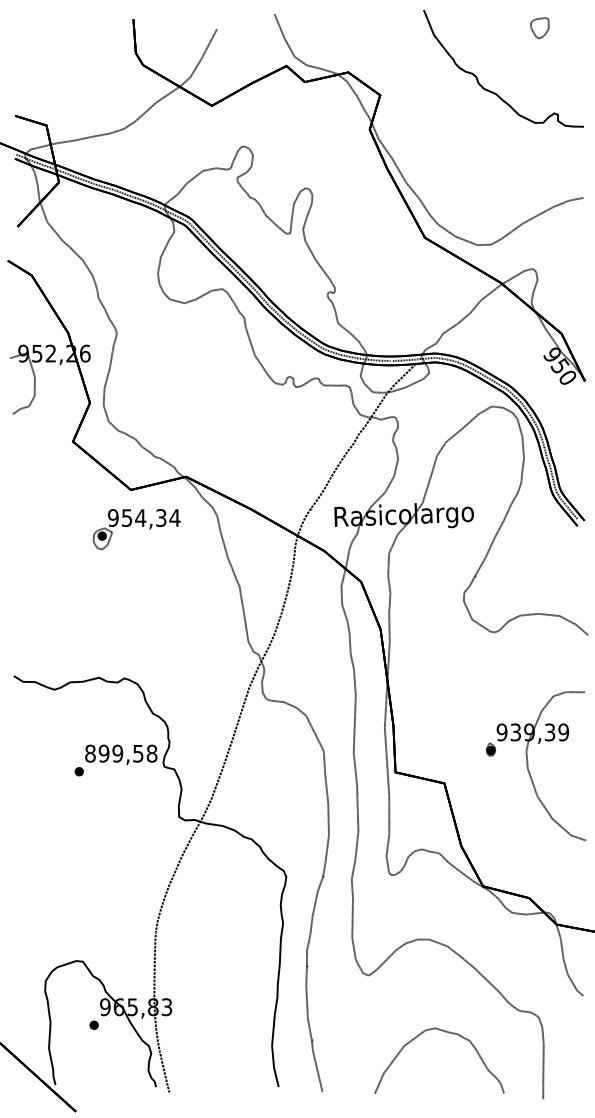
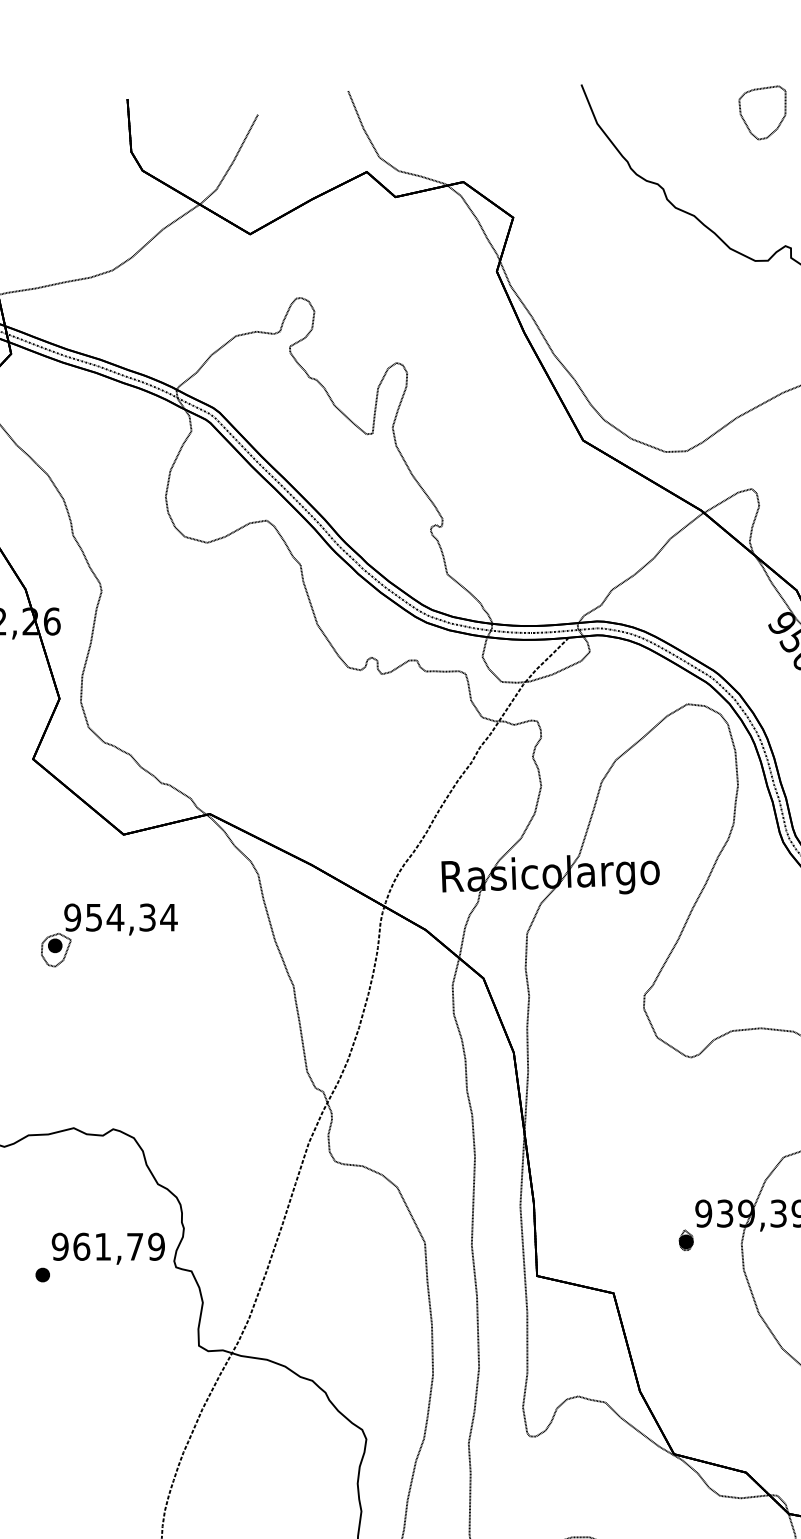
part: (539, 27) -> (762, 111), size x1.67
part: (142, 526) -> (118, 930), moved
text: (121, 753) -> (108, 1246), 899,58 -> 961,79

